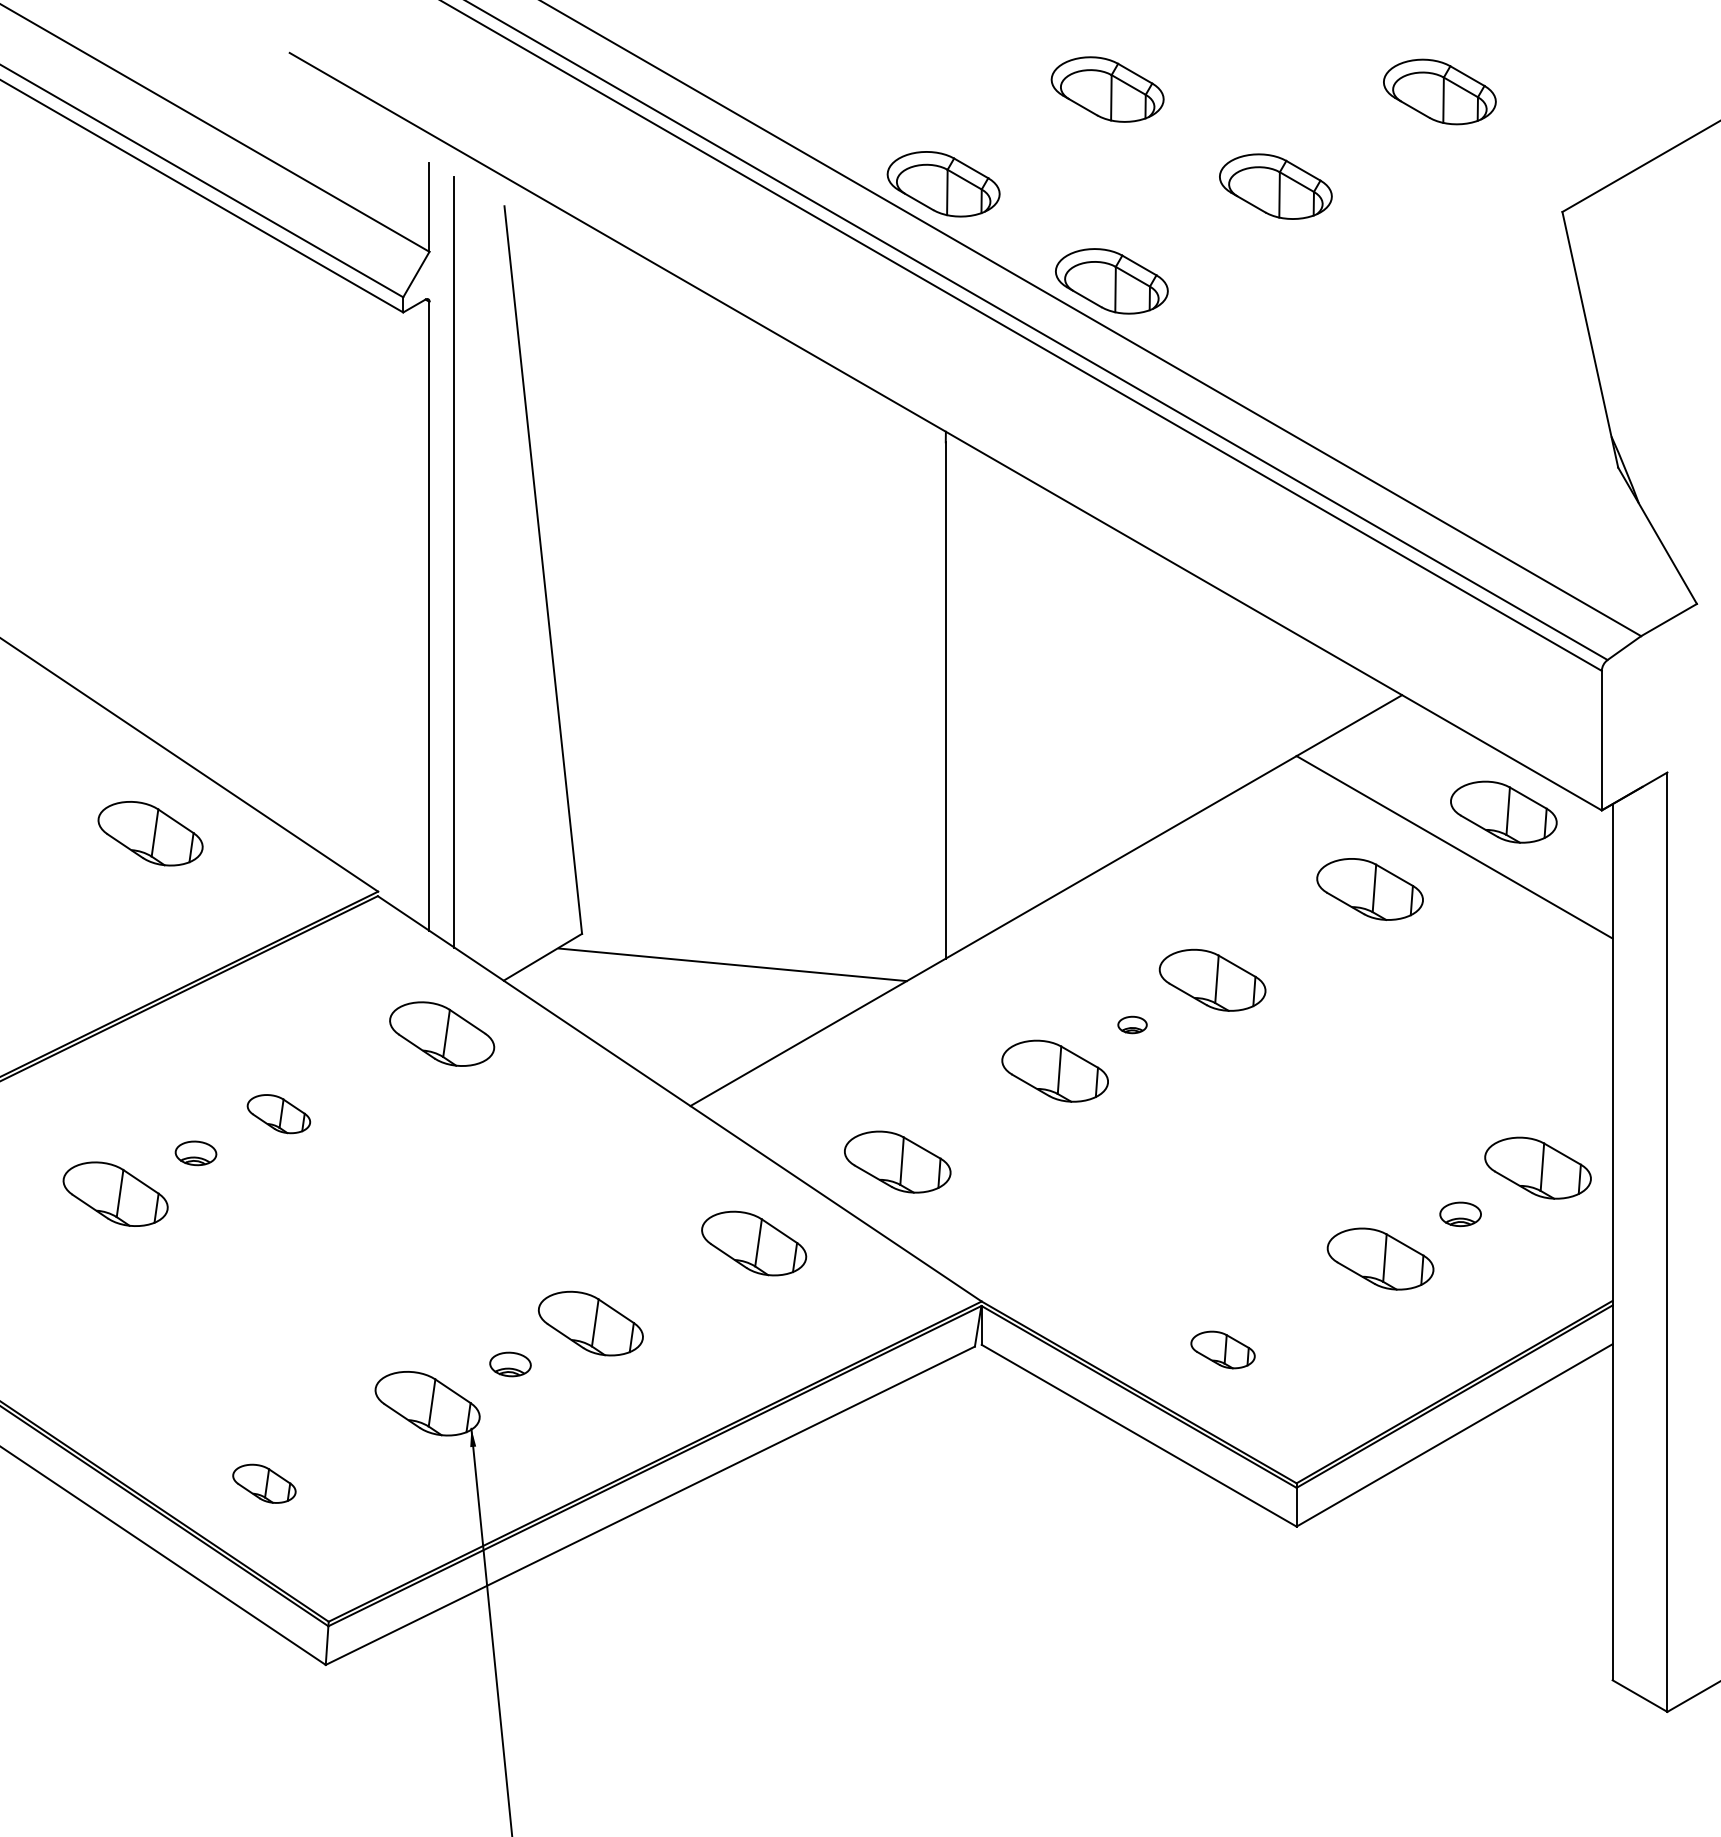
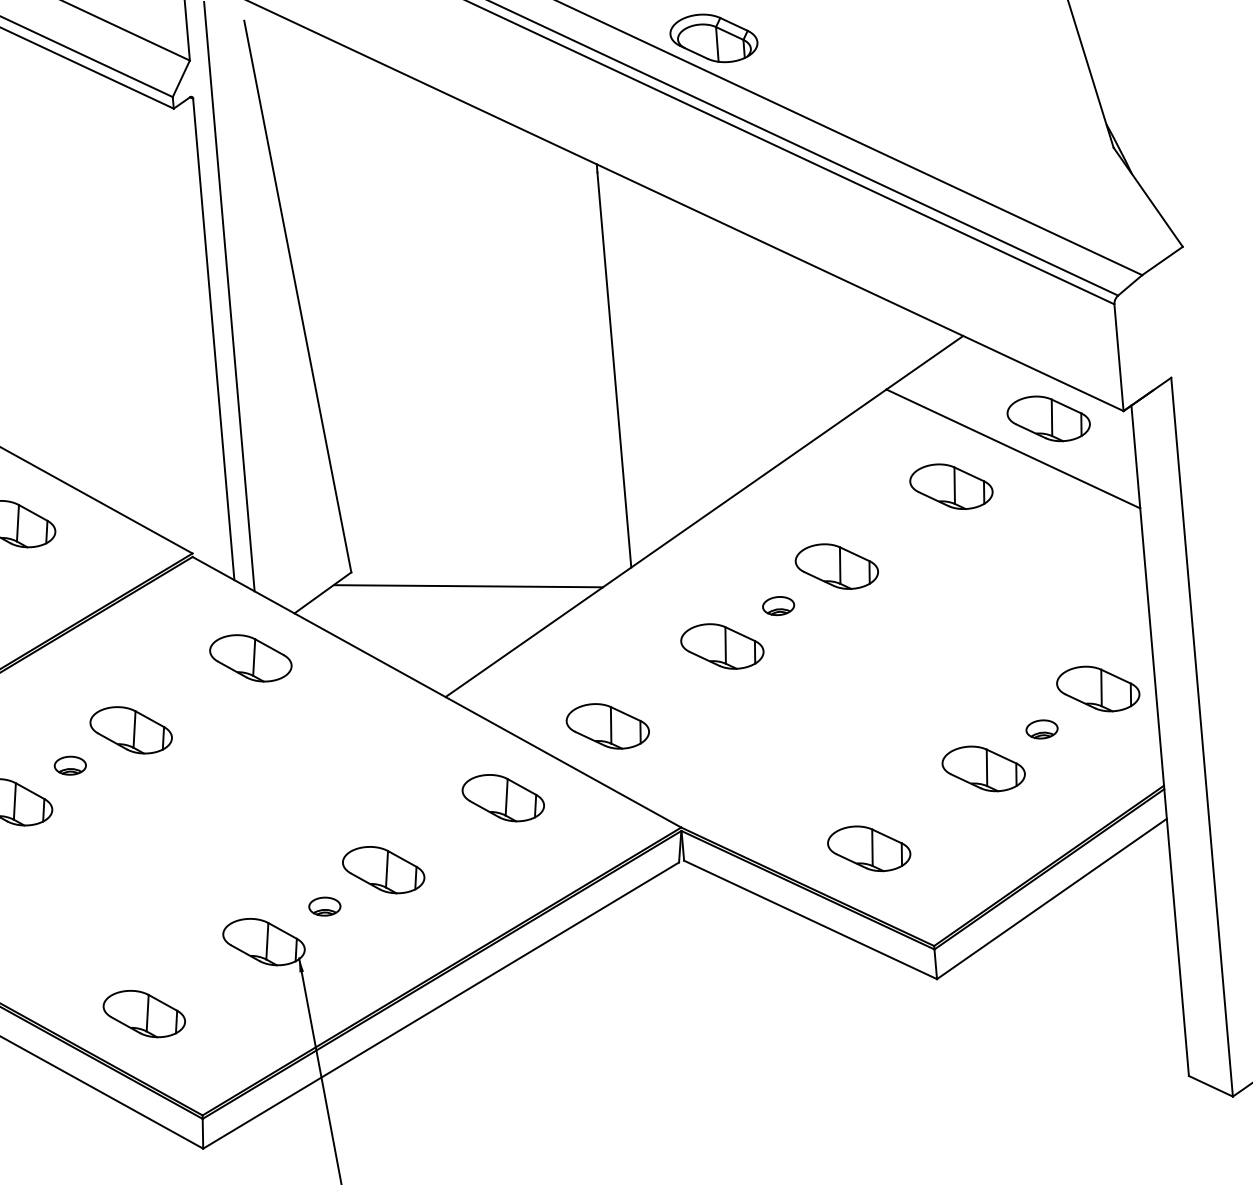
part: (1132, 1024) -> (778, 605), size x1.43
part: (278, 1113) -> (130, 729), size x1.67
part: (1222, 1349) -> (868, 848), size x1.67
part: (264, 1483) -> (144, 1013), size x1.67

